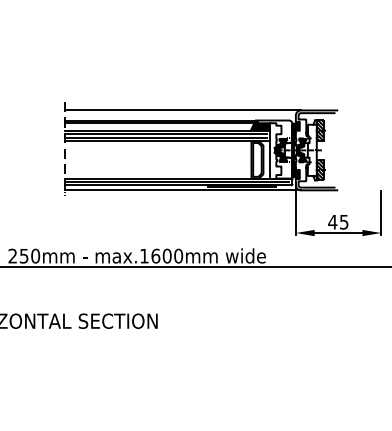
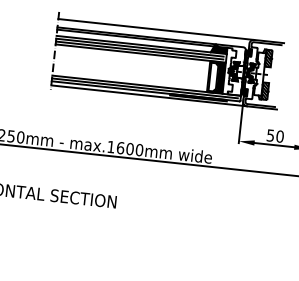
fill: (264, 159) -> (219, 77), added
text: (338, 221) -> (275, 135), 45 -> 50

